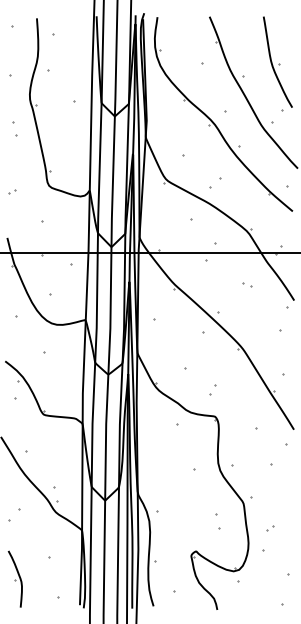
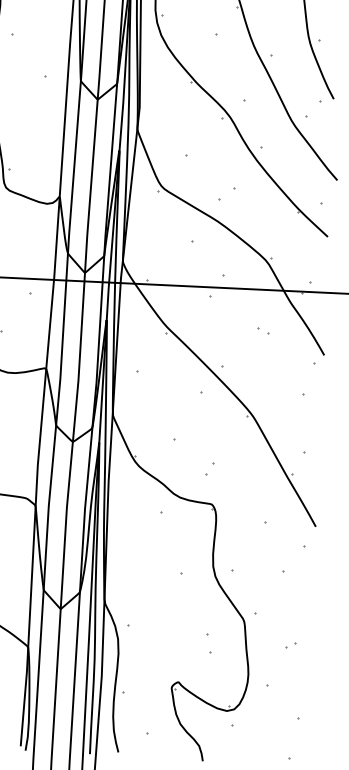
part: (270, 528) -> (290, 645), moved

